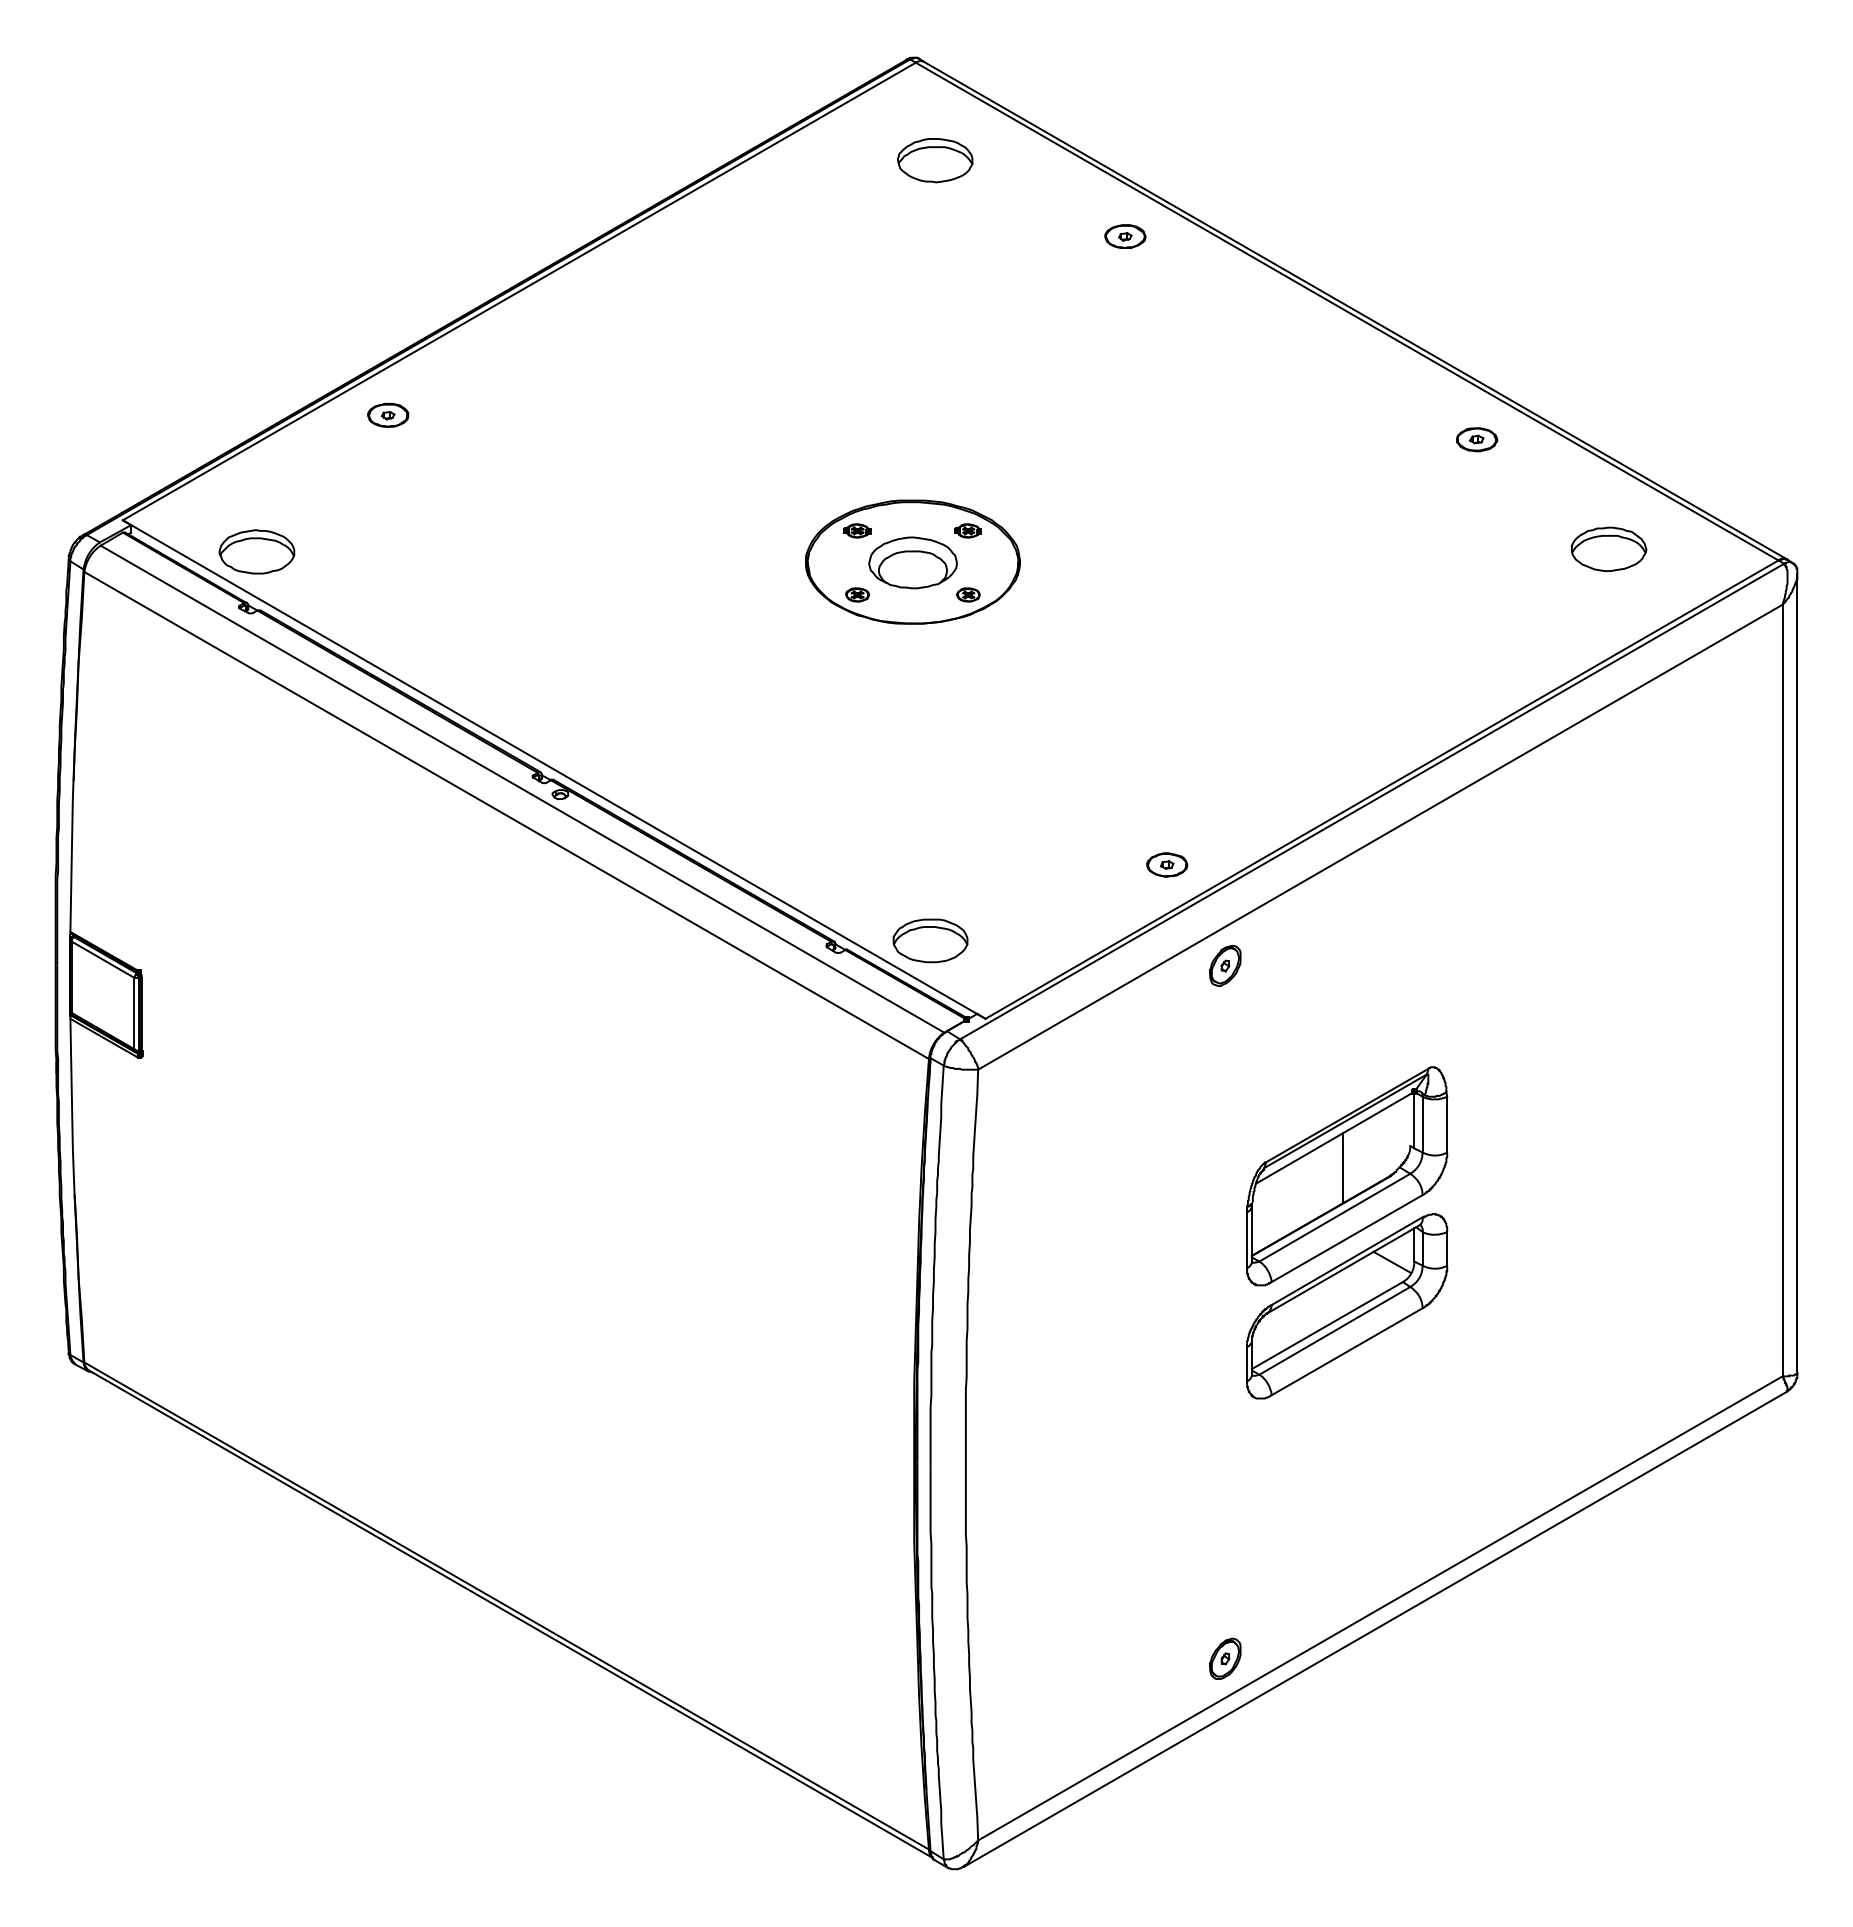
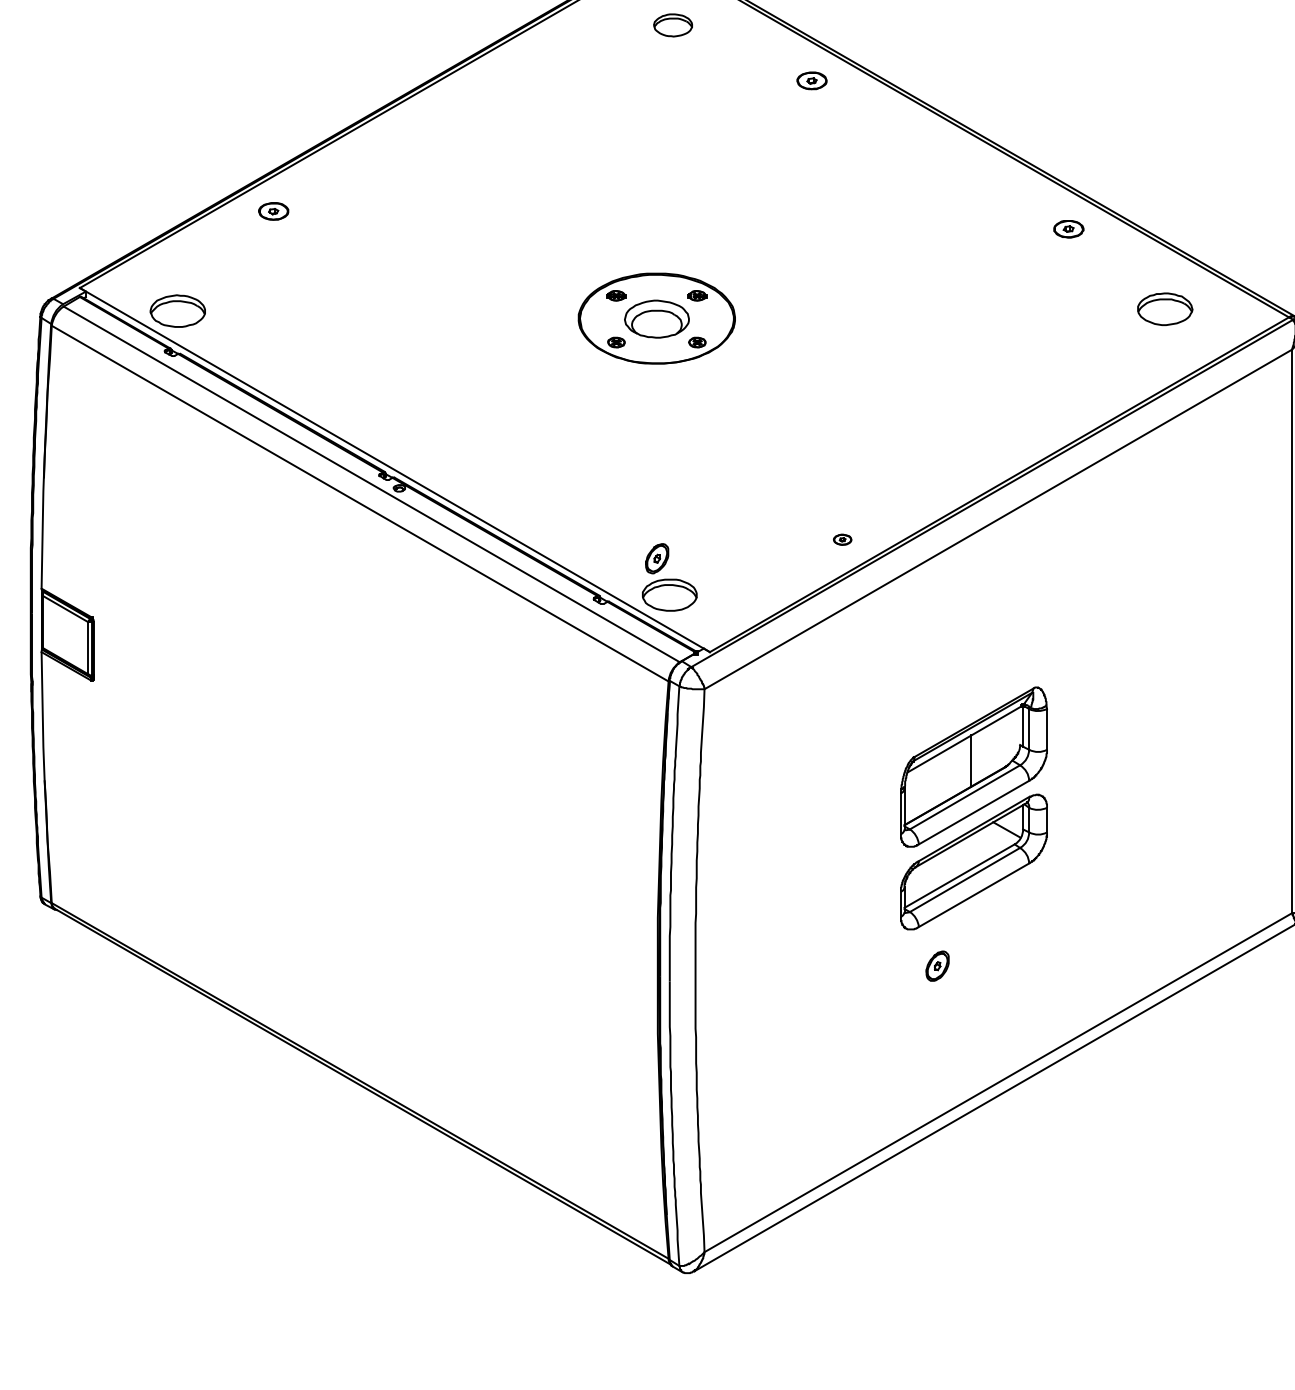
part: (934, 160) -> (672, 25), size x0.7
part: (1167, 864) -> (842, 539), size x0.6
part: (1225, 965) -> (657, 558), moved
part: (1225, 1658) -> (937, 965), moved

